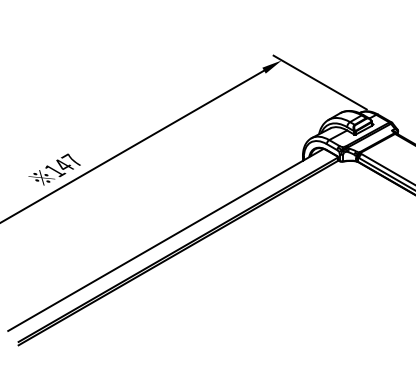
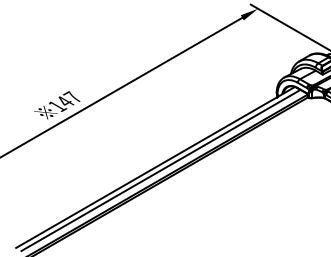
line: (171, 243) -> (160, 170), added

